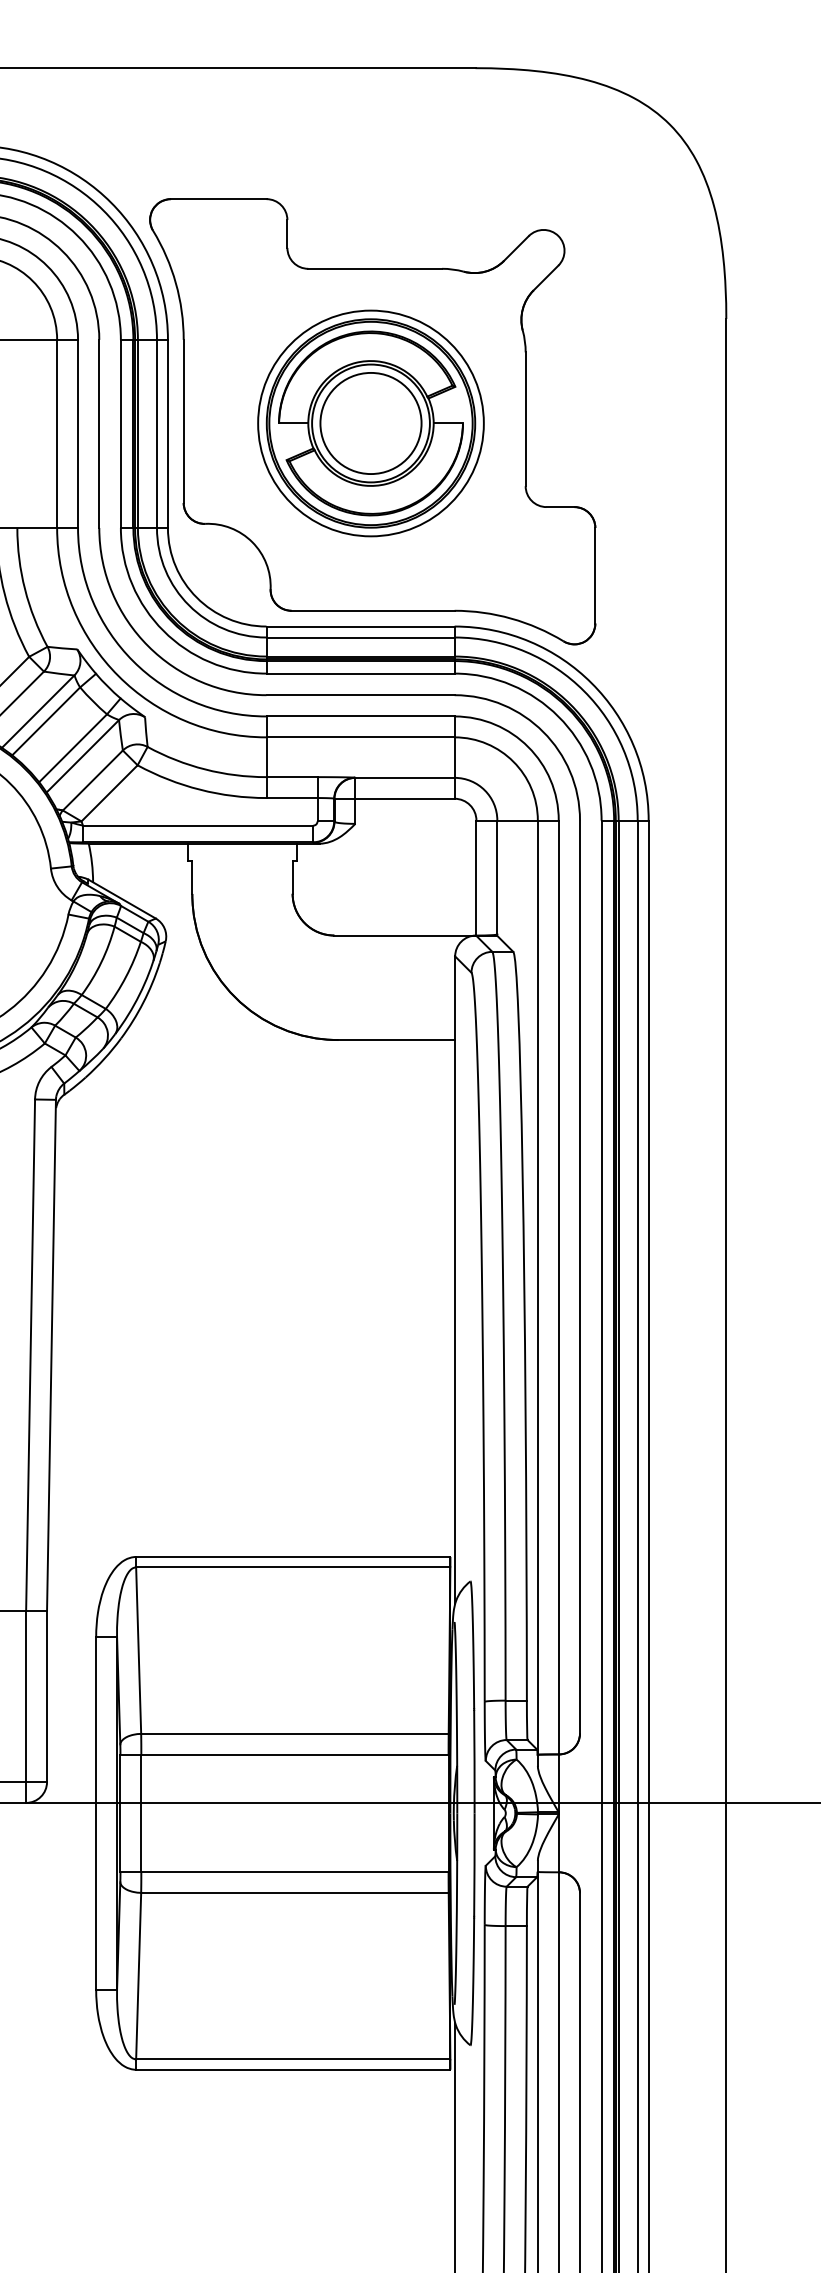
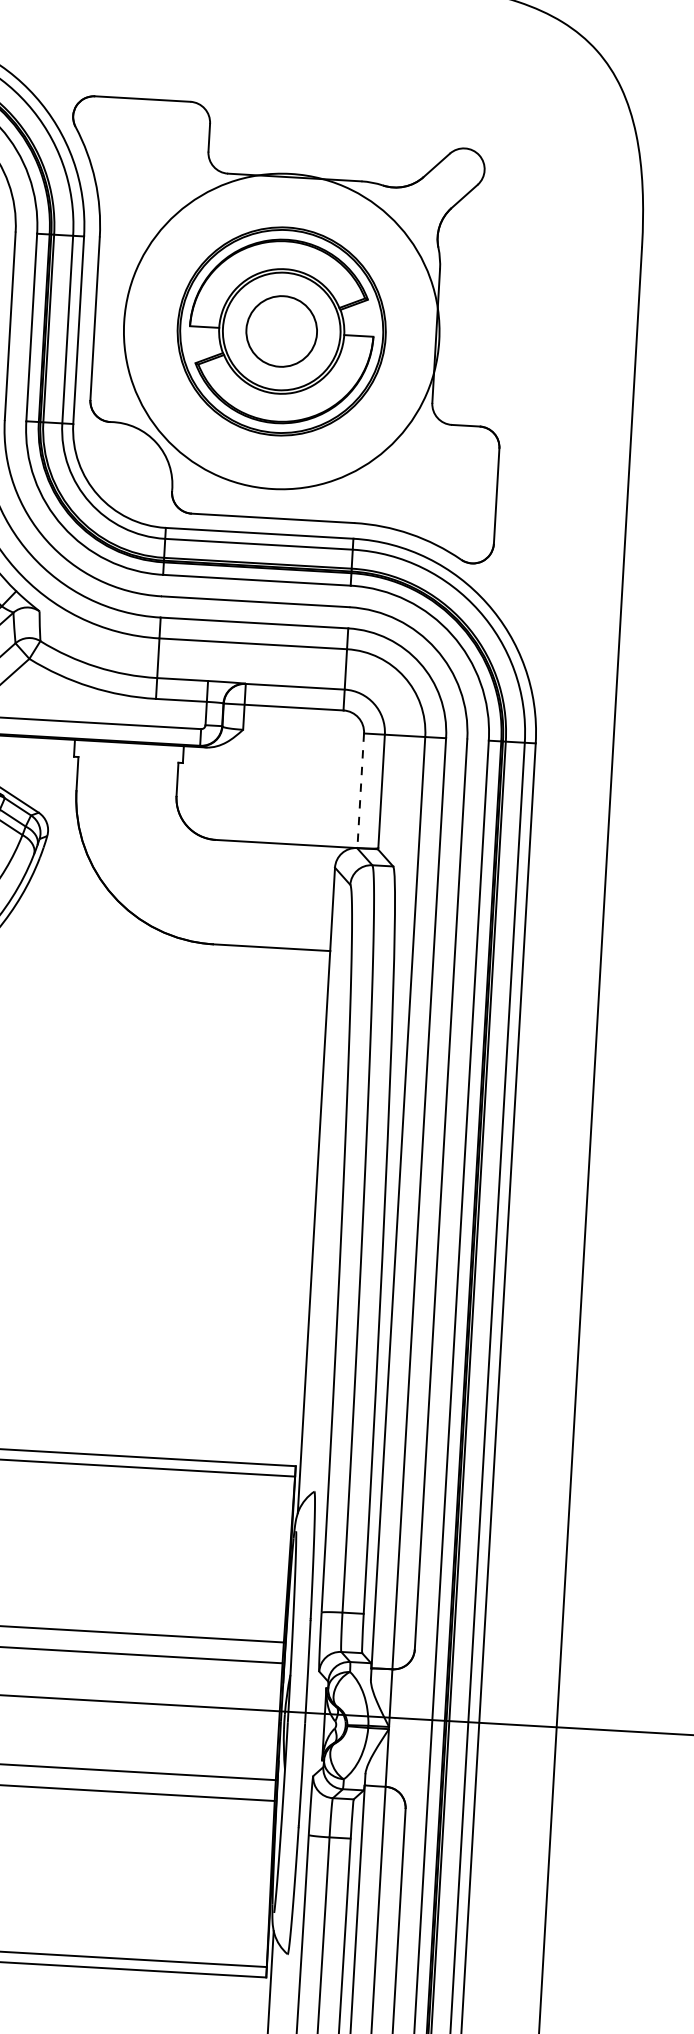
circle: (370, 423) -> (281, 331), size x0.7
circle: (370, 423) -> (281, 331), size x1.4
line: (476, 878) -> (360, 791), solid -> dashed

